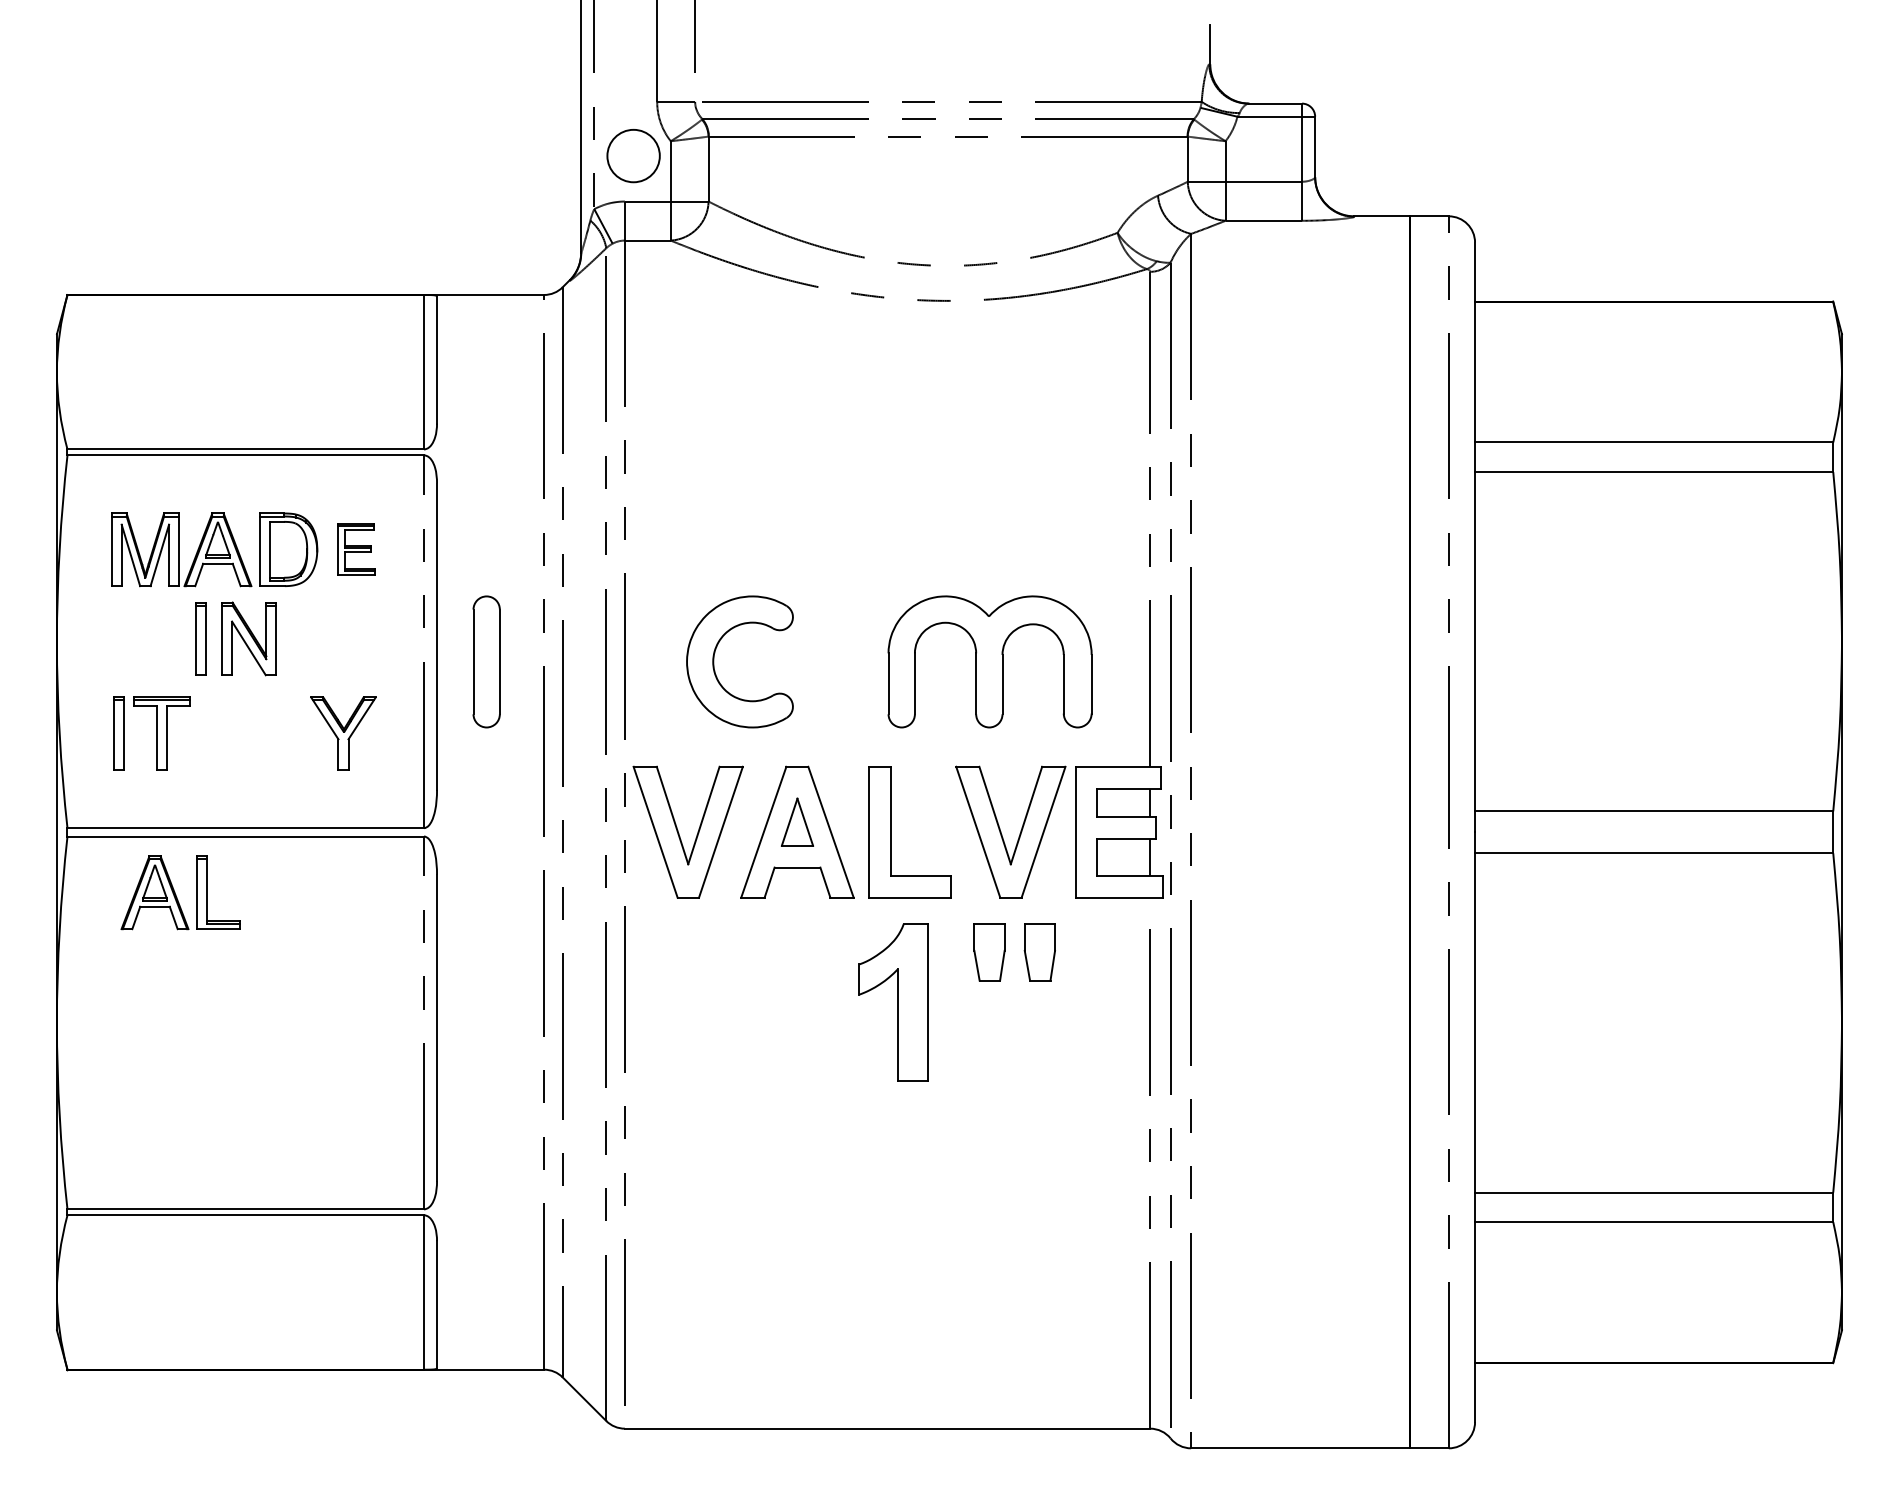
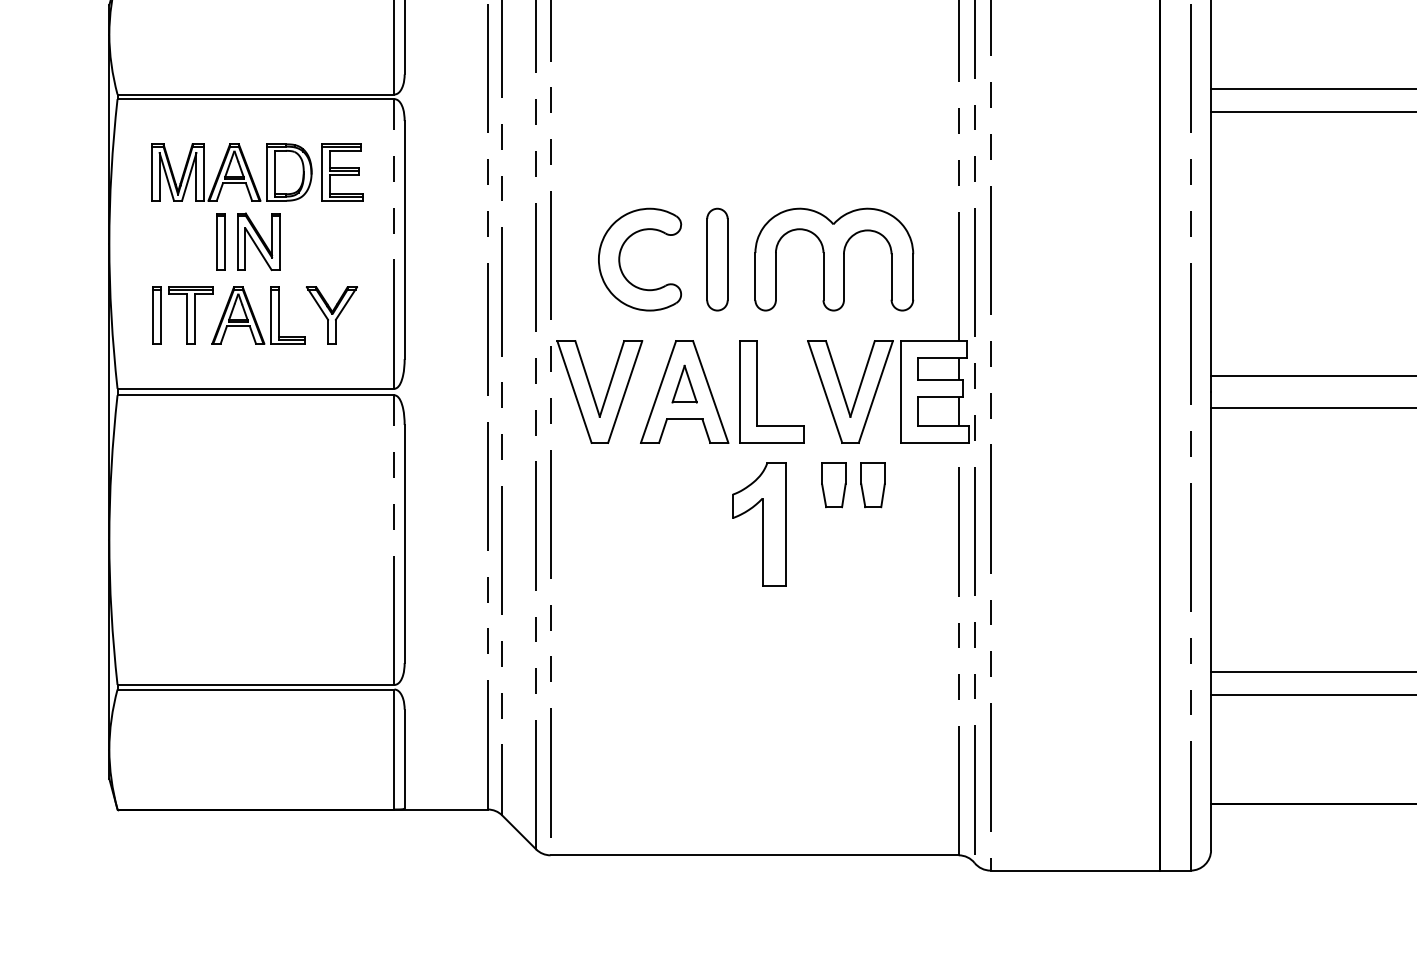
part: (356, 549) -> (342, 172), size x1.43
part: (486, 661) -> (717, 259), moved
part: (180, 892) -> (258, 315), moved

